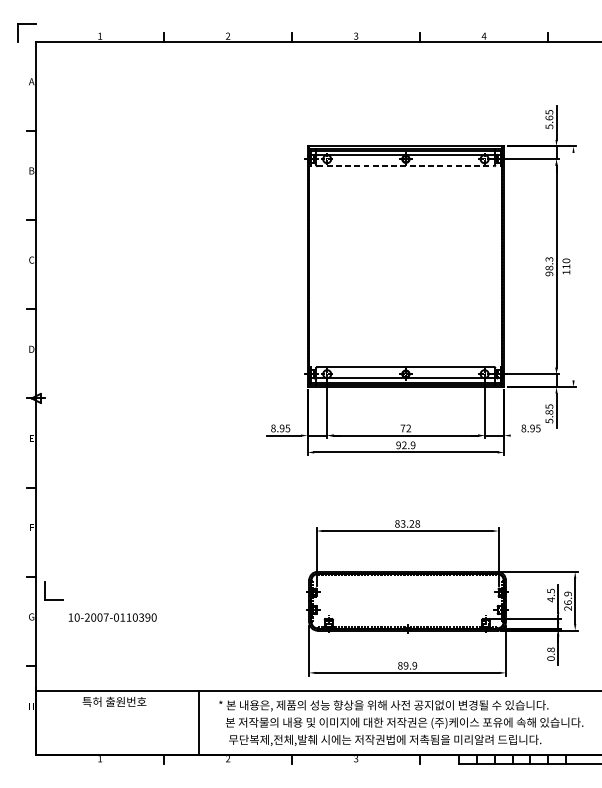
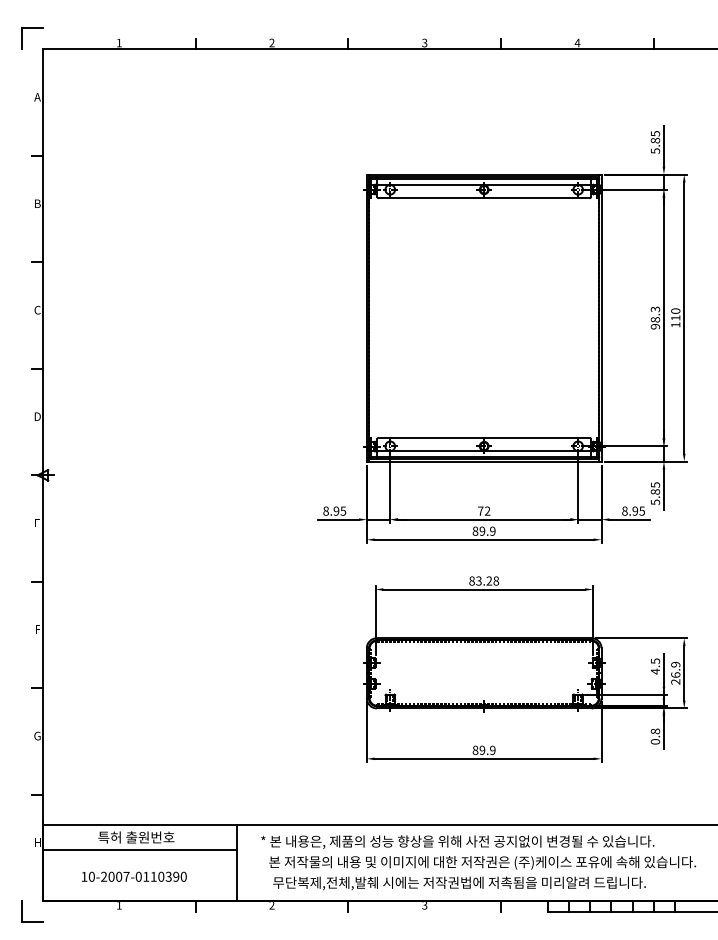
text: (548, 117) -> (654, 140), 5.65 -> 5.85
line: (406, 166) -> (484, 198), dashed -> solid
line: (573, 266) -> (684, 317), added
line: (527, 435) -> (629, 519), added
text: (401, 444) -> (478, 530), 92.9 -> 89.9
part: (45, 590) -> (22, 911), moved
part: (442, 598) -> (525, 669), moved
text: (112, 617) -> (134, 876), moved
line: (117, 712) -> (139, 850), added

